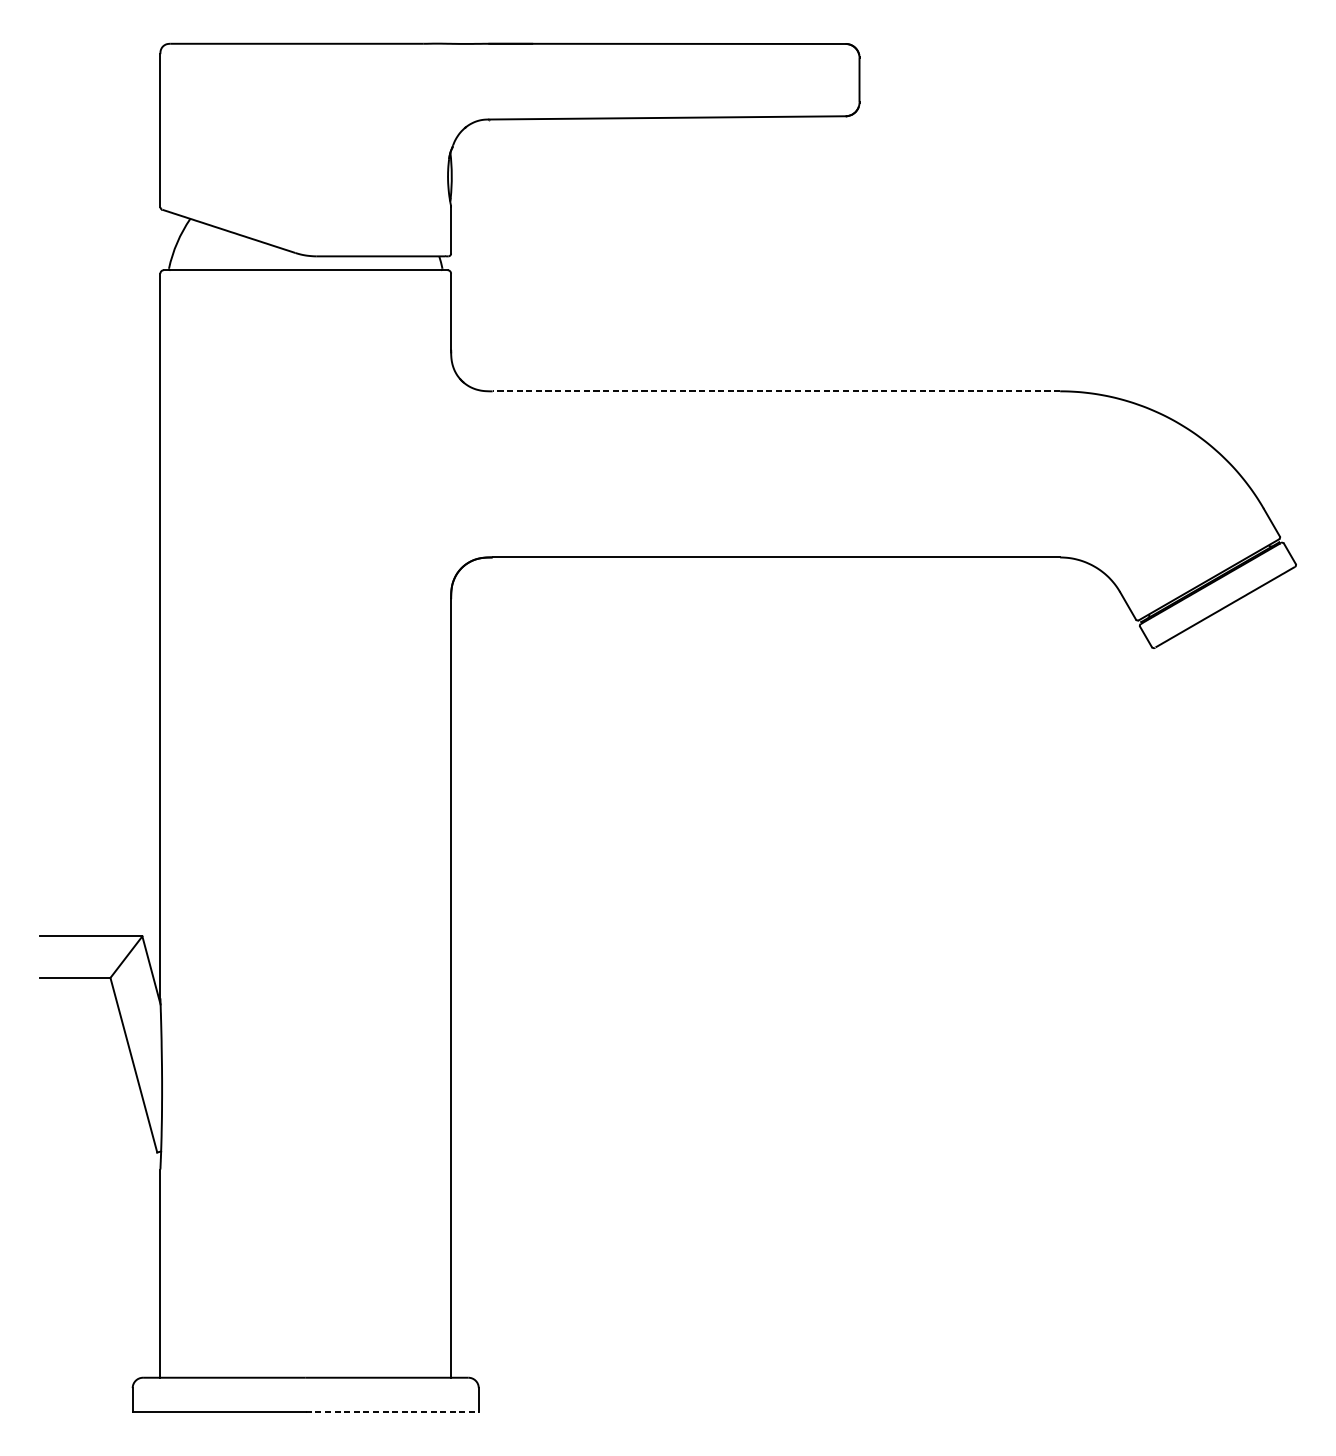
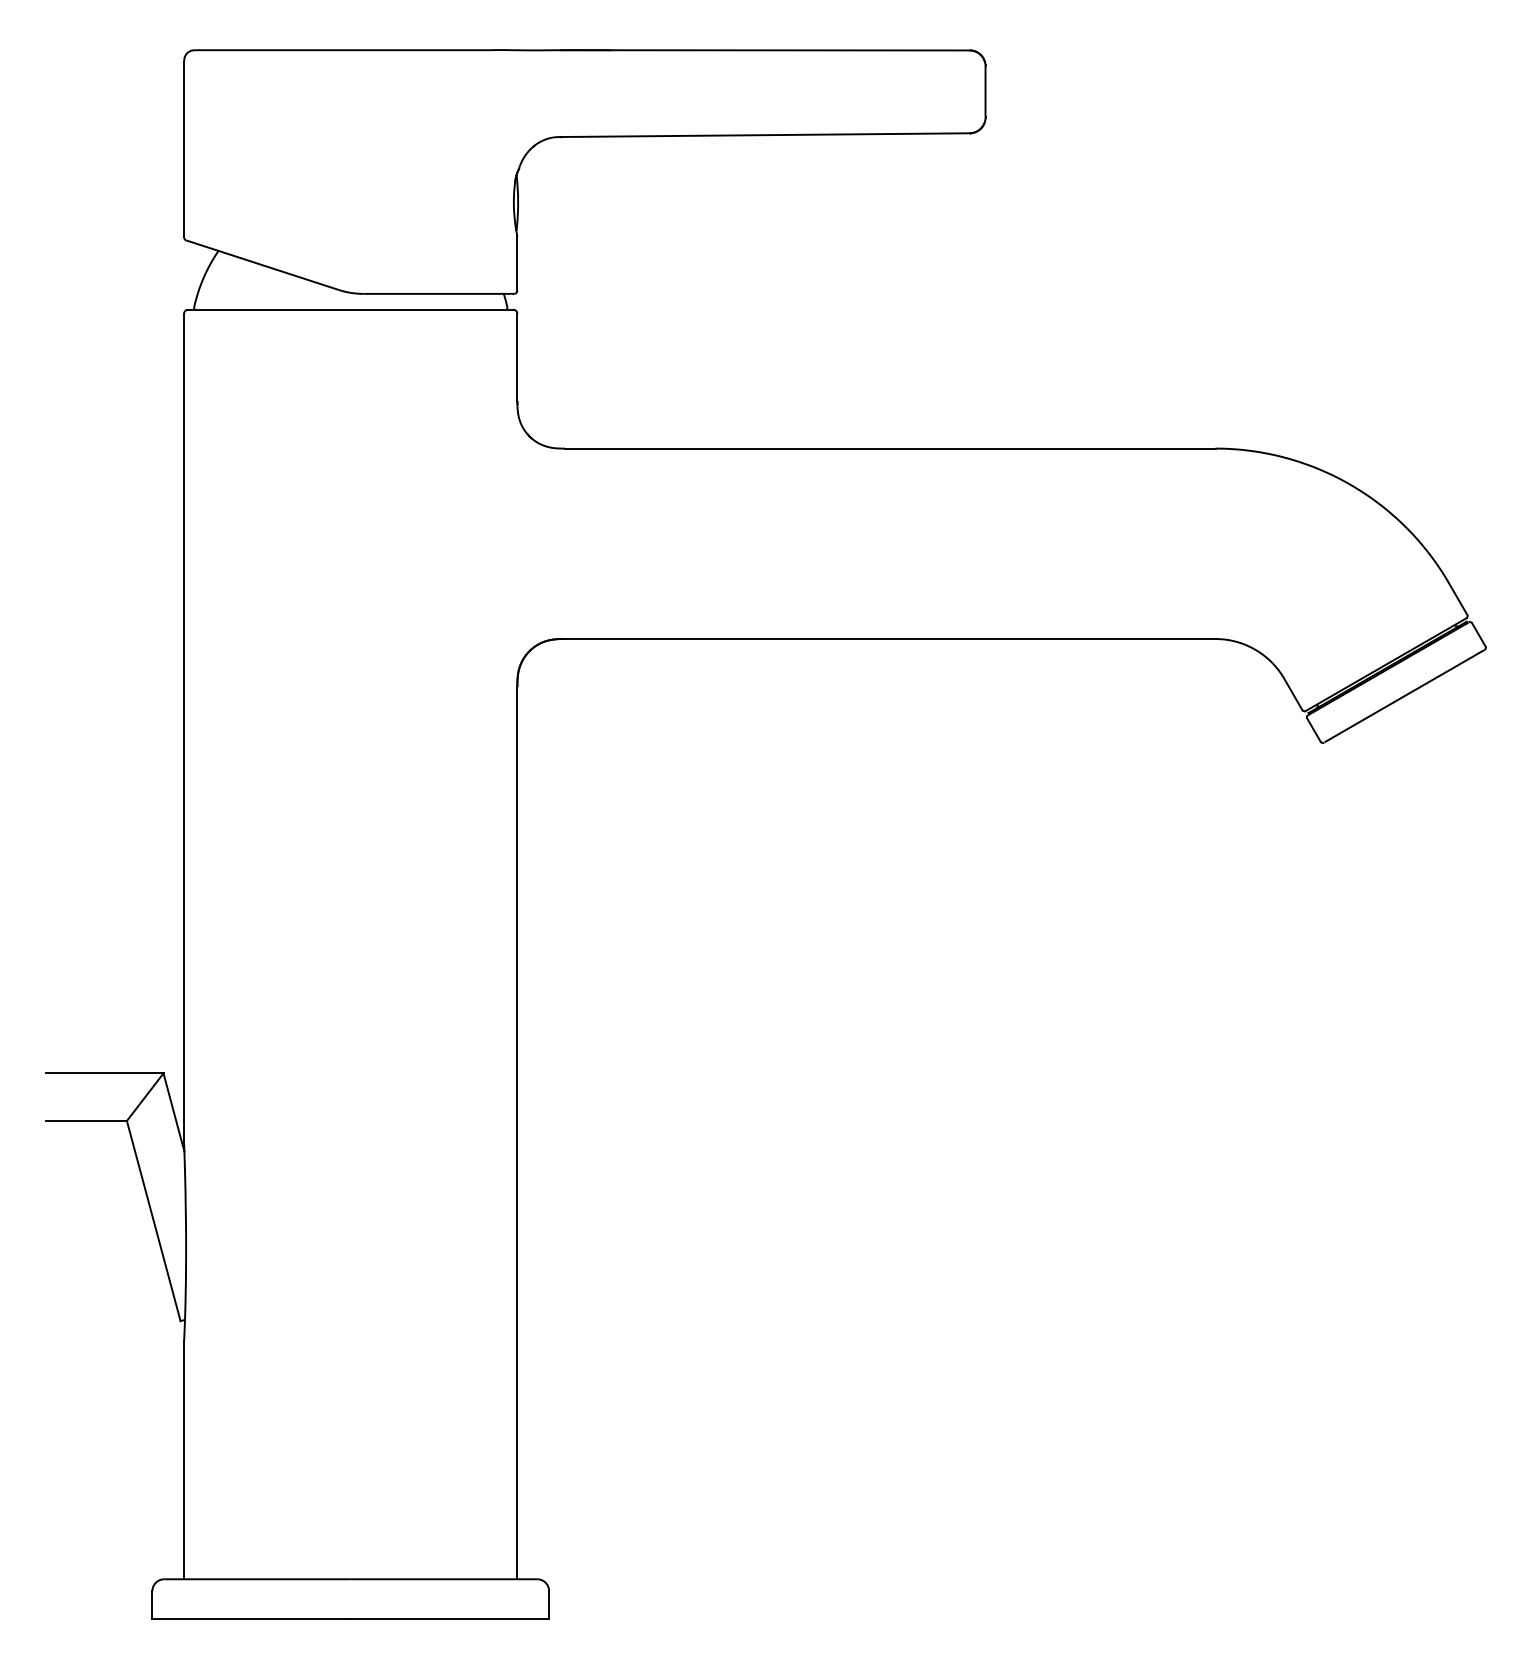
line: (775, 391) -> (889, 448), dashed -> solid
line: (392, 1411) -> (450, 1618), dashed -> solid

